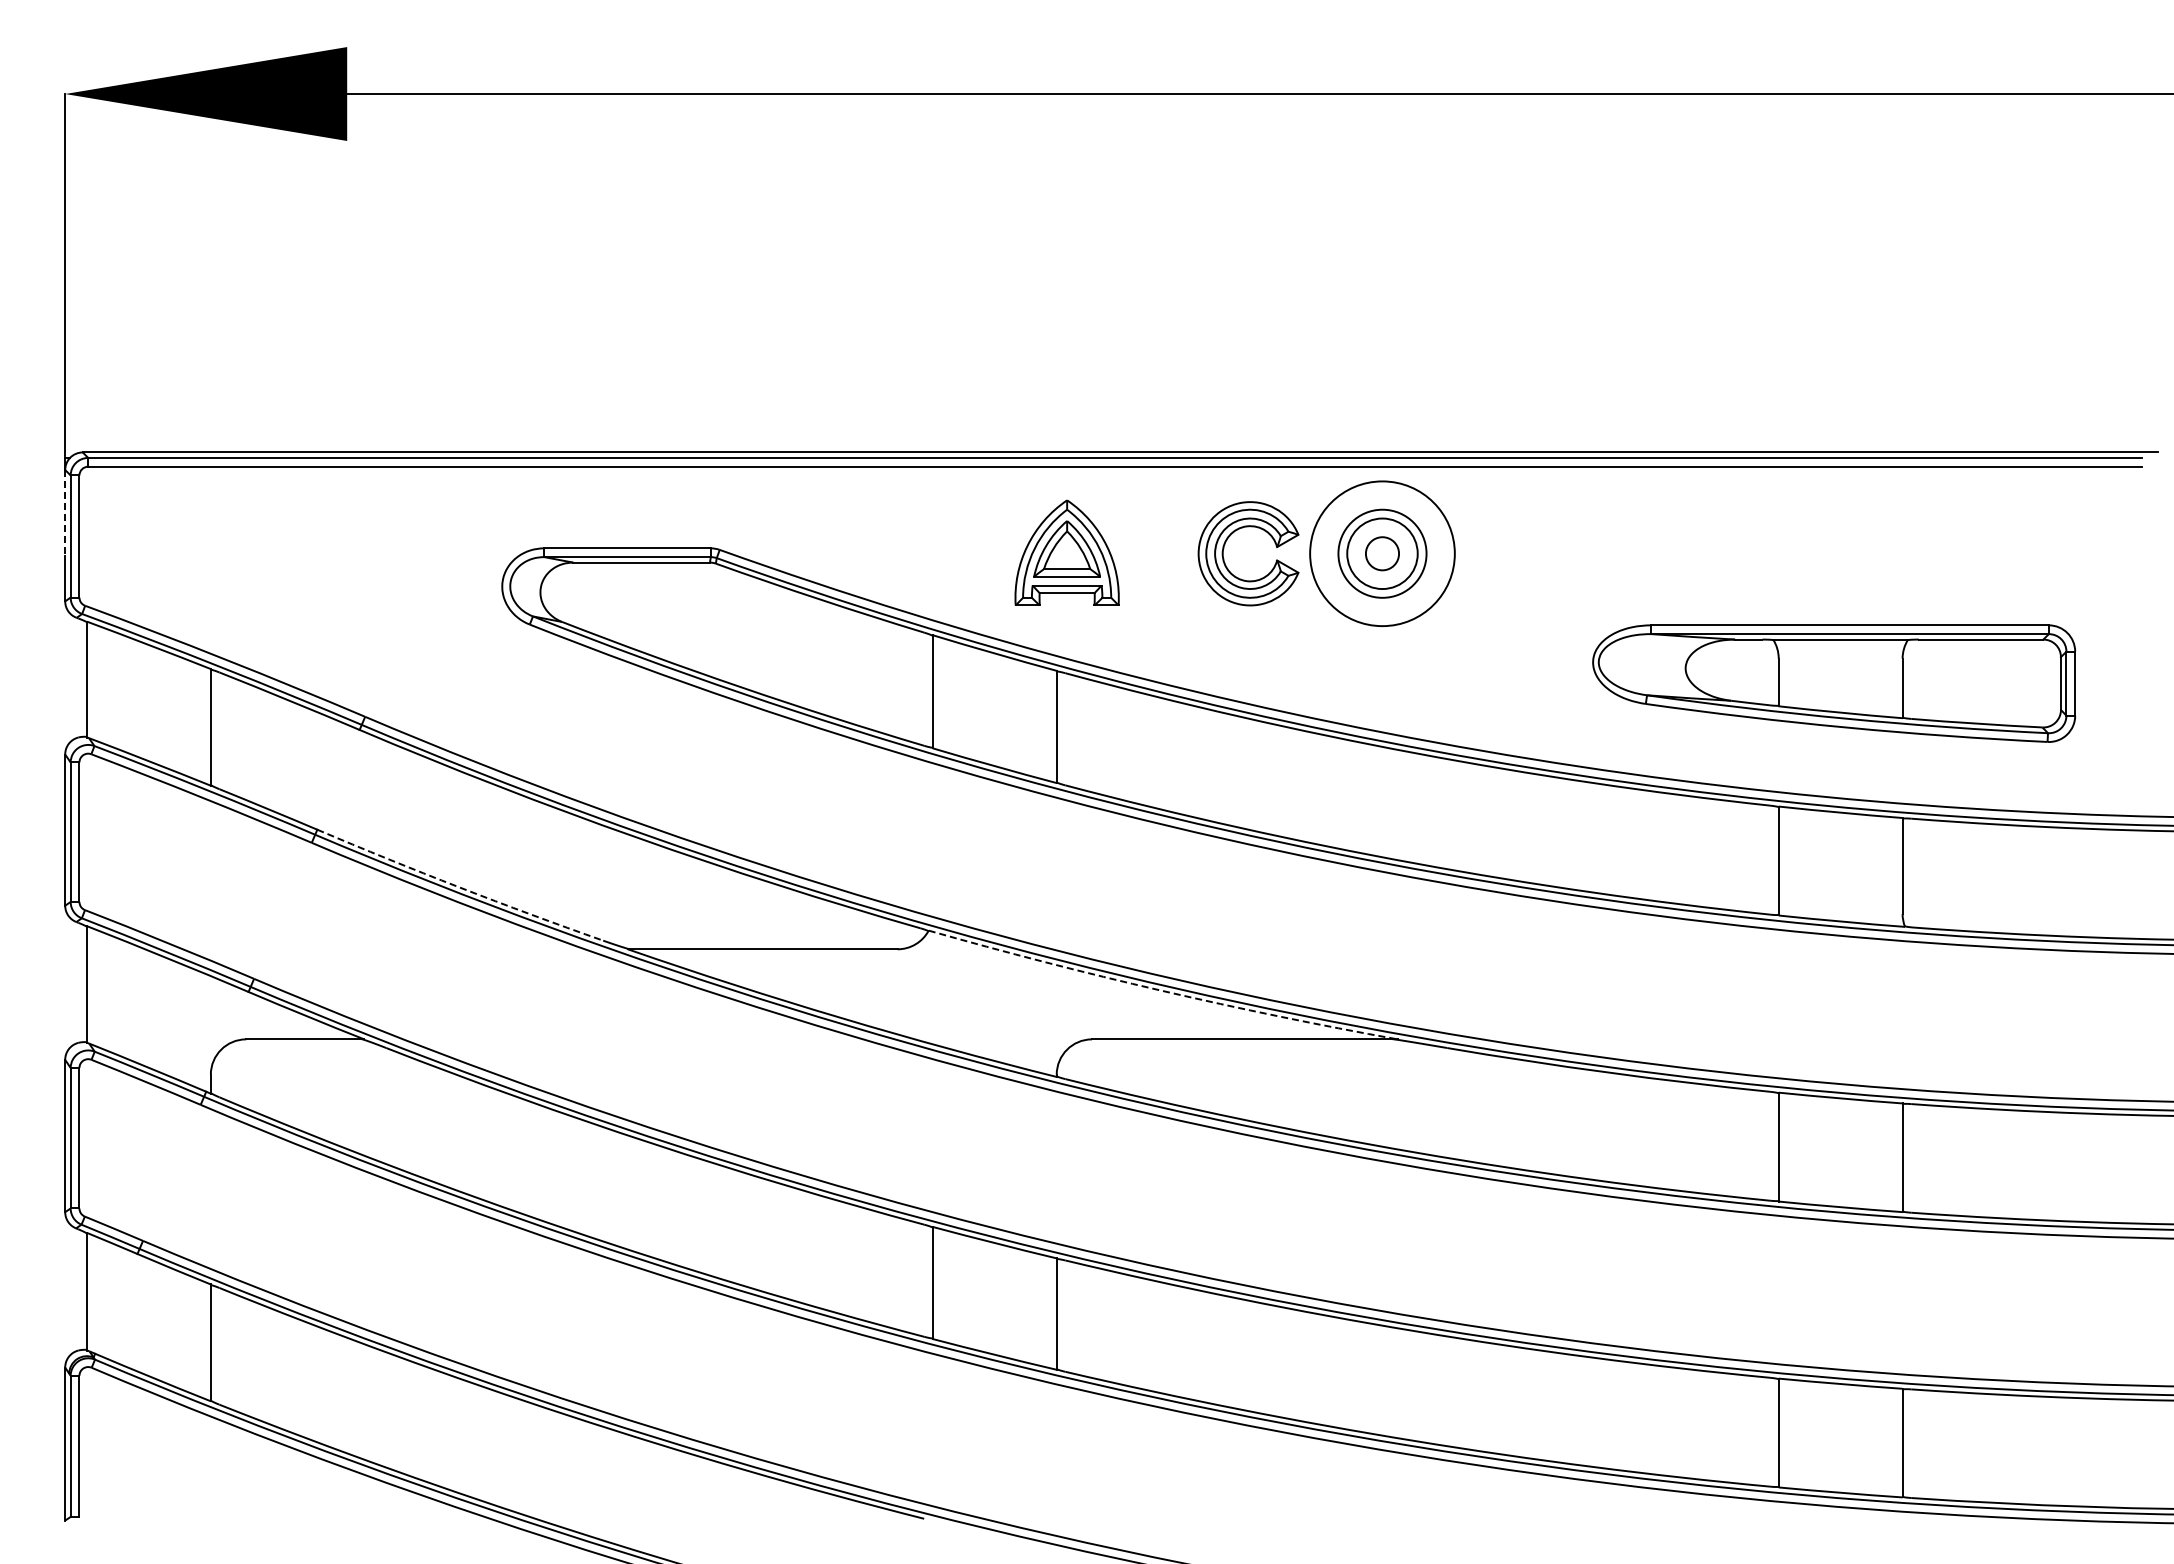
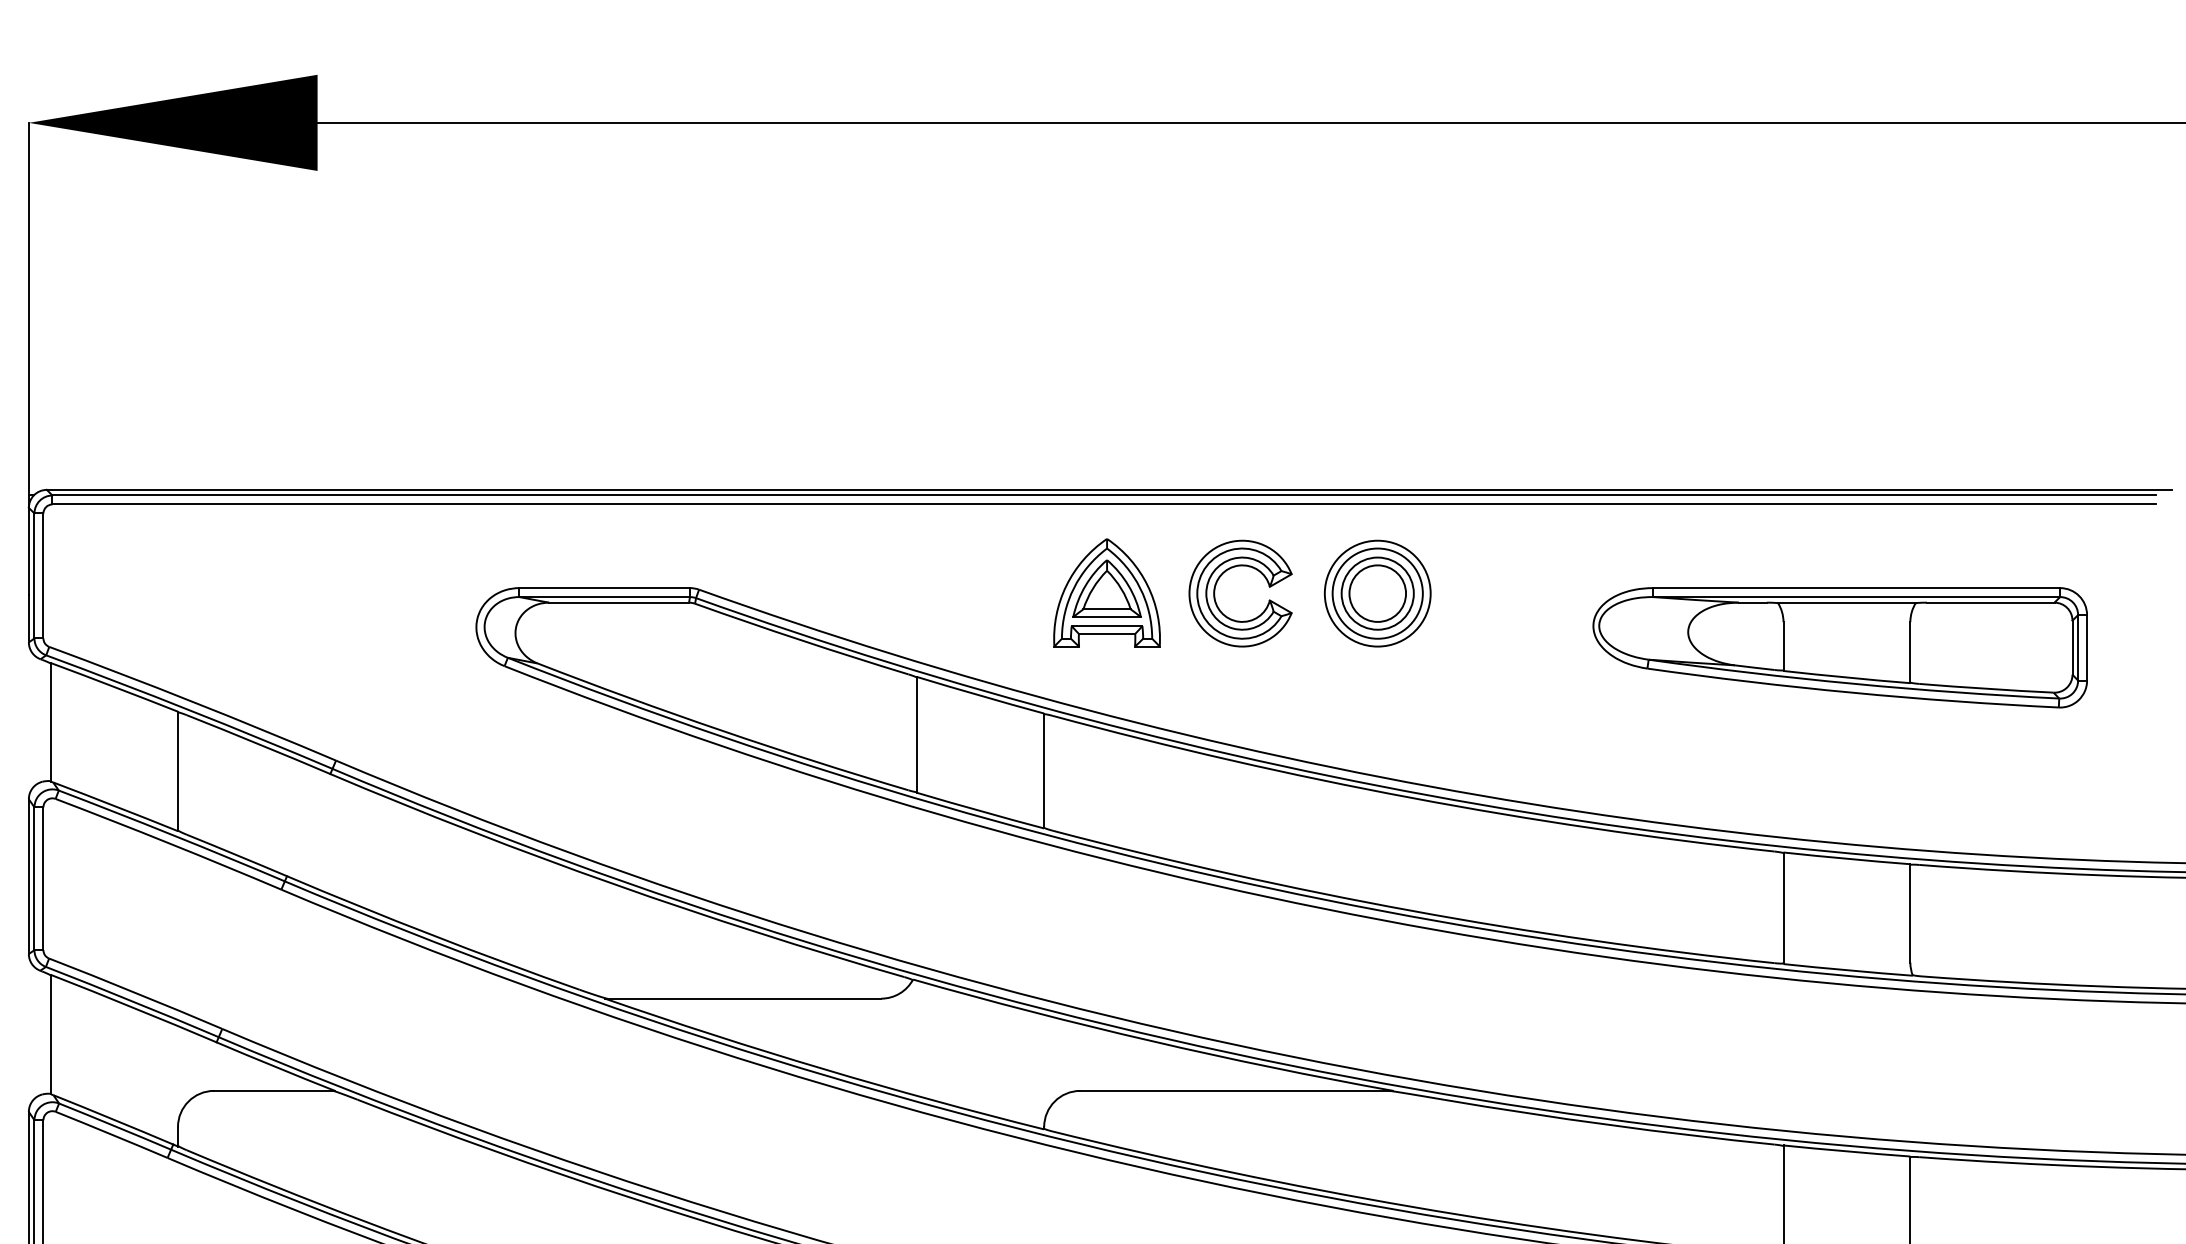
line: (65, 512) -> (29, 551), dashed -> solid
part: (1066, 552) -> (1106, 592), moved
circle: (1382, 553) -> (1377, 593), size x0.71
circle: (1382, 553) -> (1377, 593), size x1.67
part: (1834, 683) -> (1840, 647), moved
arc: (459, 887) -> (432, 935), dashed -> solid
arc: (1161, 990) -> (1151, 1040), dashed -> solid

